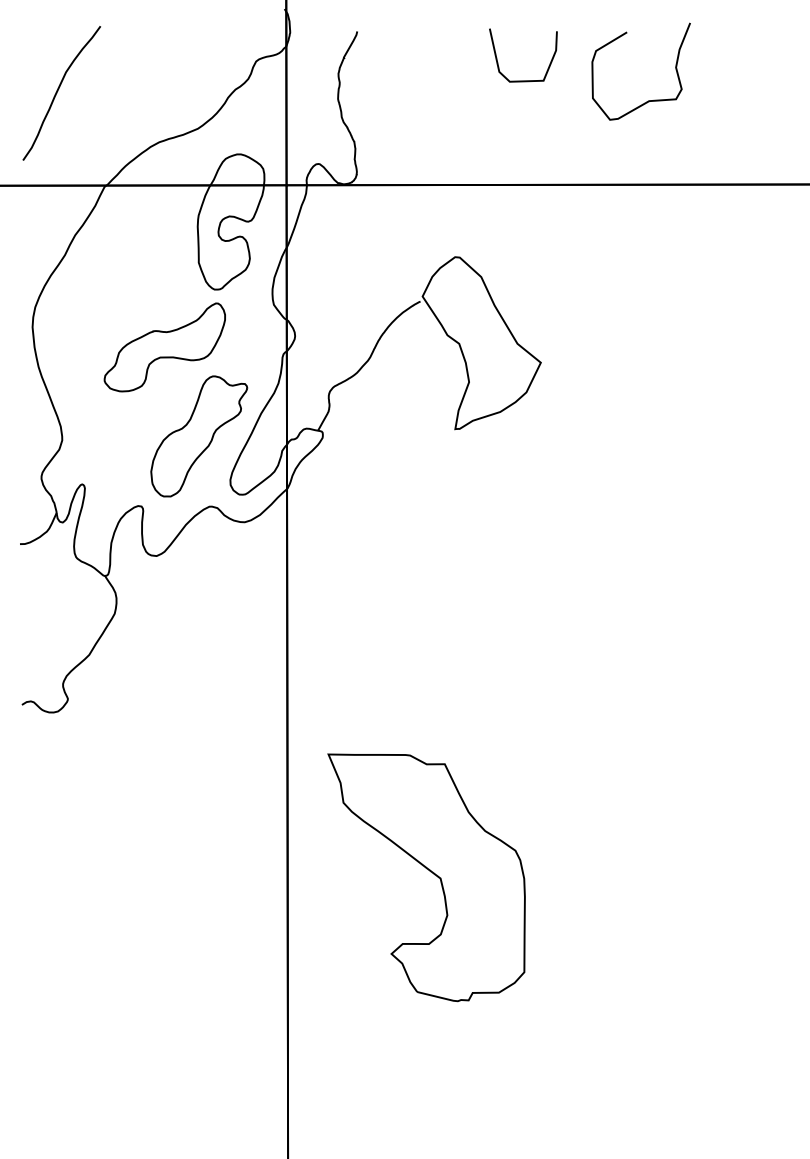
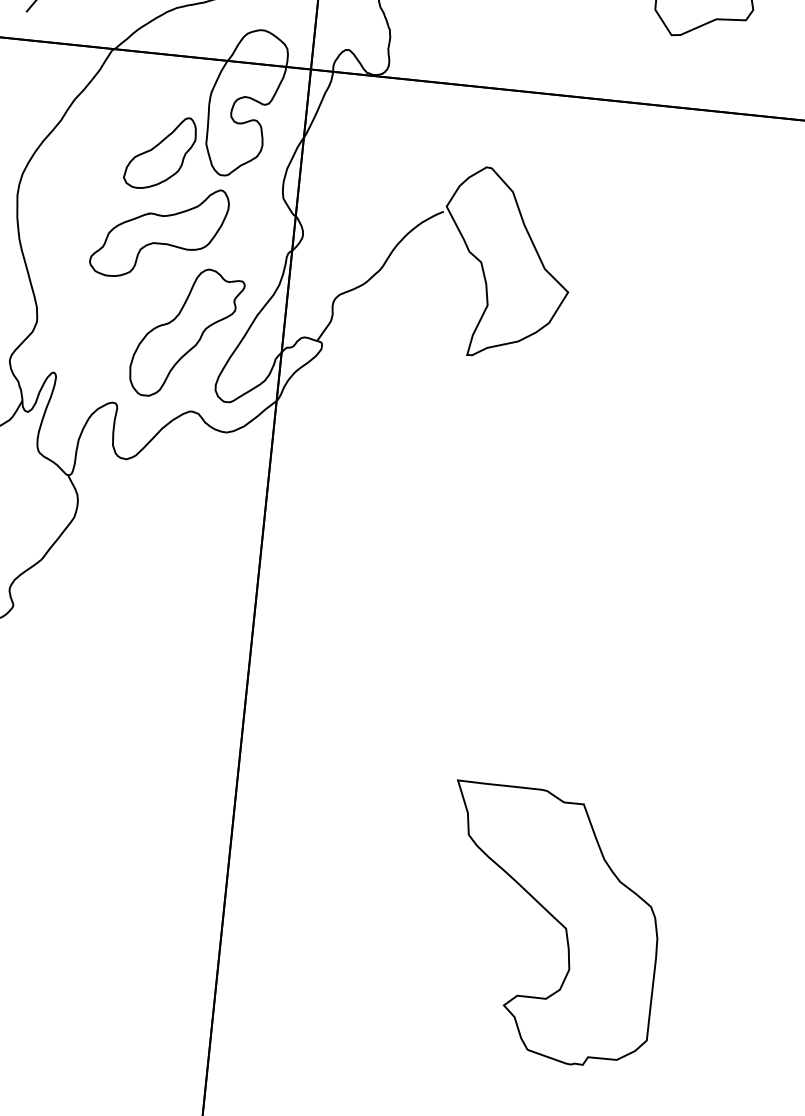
part: (157, 274) -> (159, 152), added
part: (430, 872) -> (555, 920), moved

